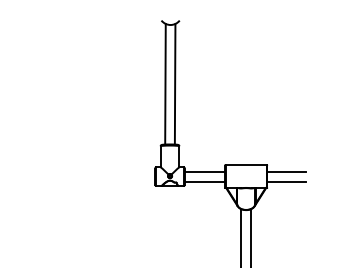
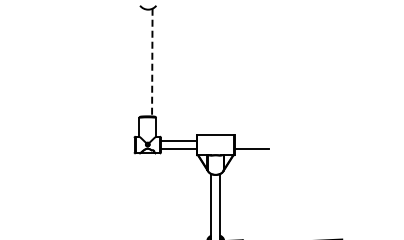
line: (165, 84) -> (143, 62), removed
line: (175, 84) -> (152, 62), solid -> dashed
line: (286, 171) -> (251, 140), removed

